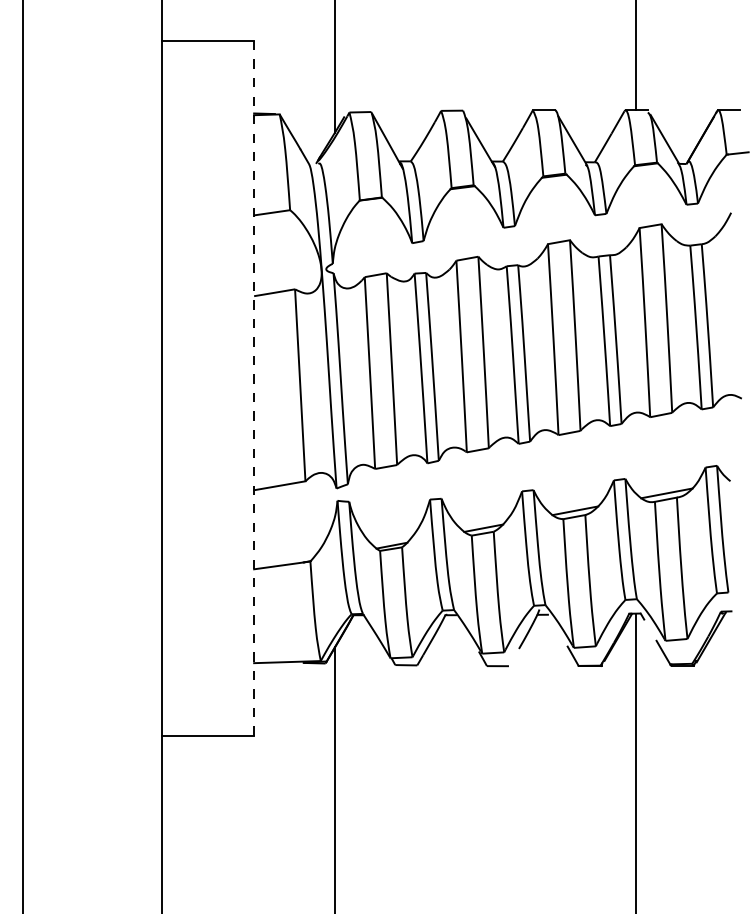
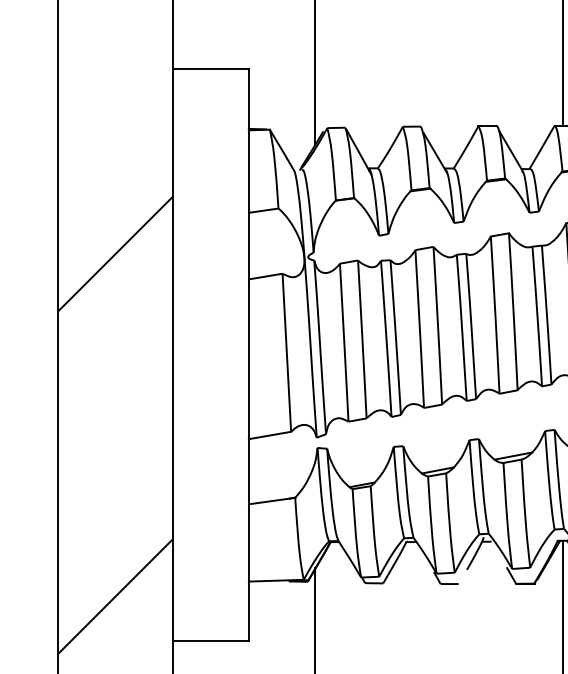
line: (91, 265) -> (114, 254), added
line: (254, 387) -> (249, 354), dashed -> solid
line: (91, 681) -> (114, 596), added

